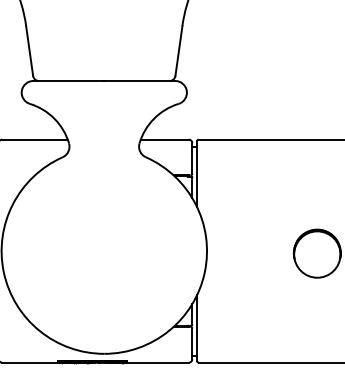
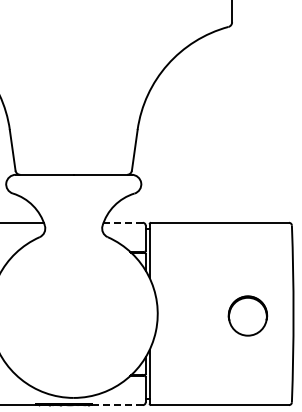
line: (165, 139) -> (123, 222), solid -> dashed
line: (159, 363) -> (118, 405), solid -> dashed

